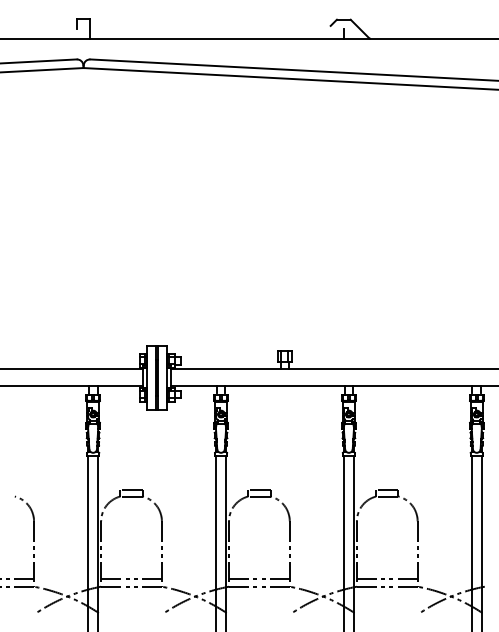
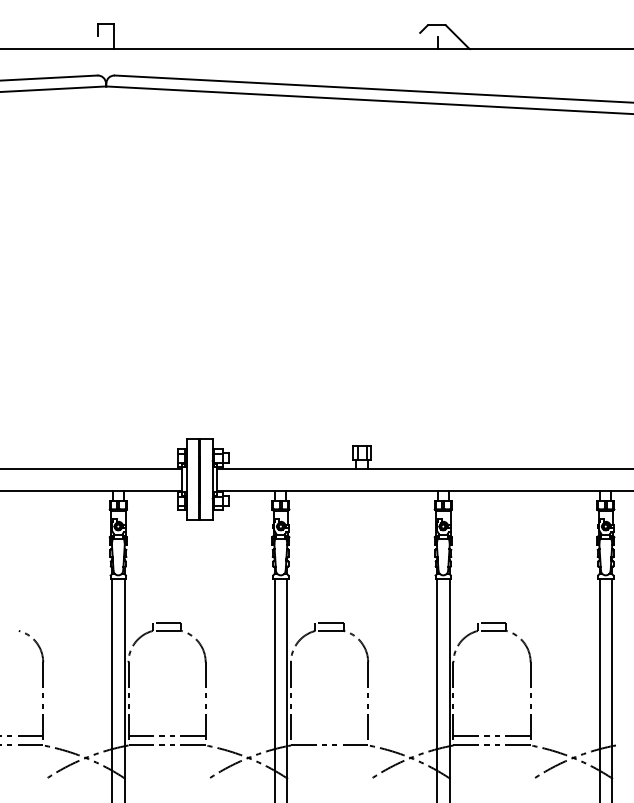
line: (259, 579) -> (329, 736), removed

